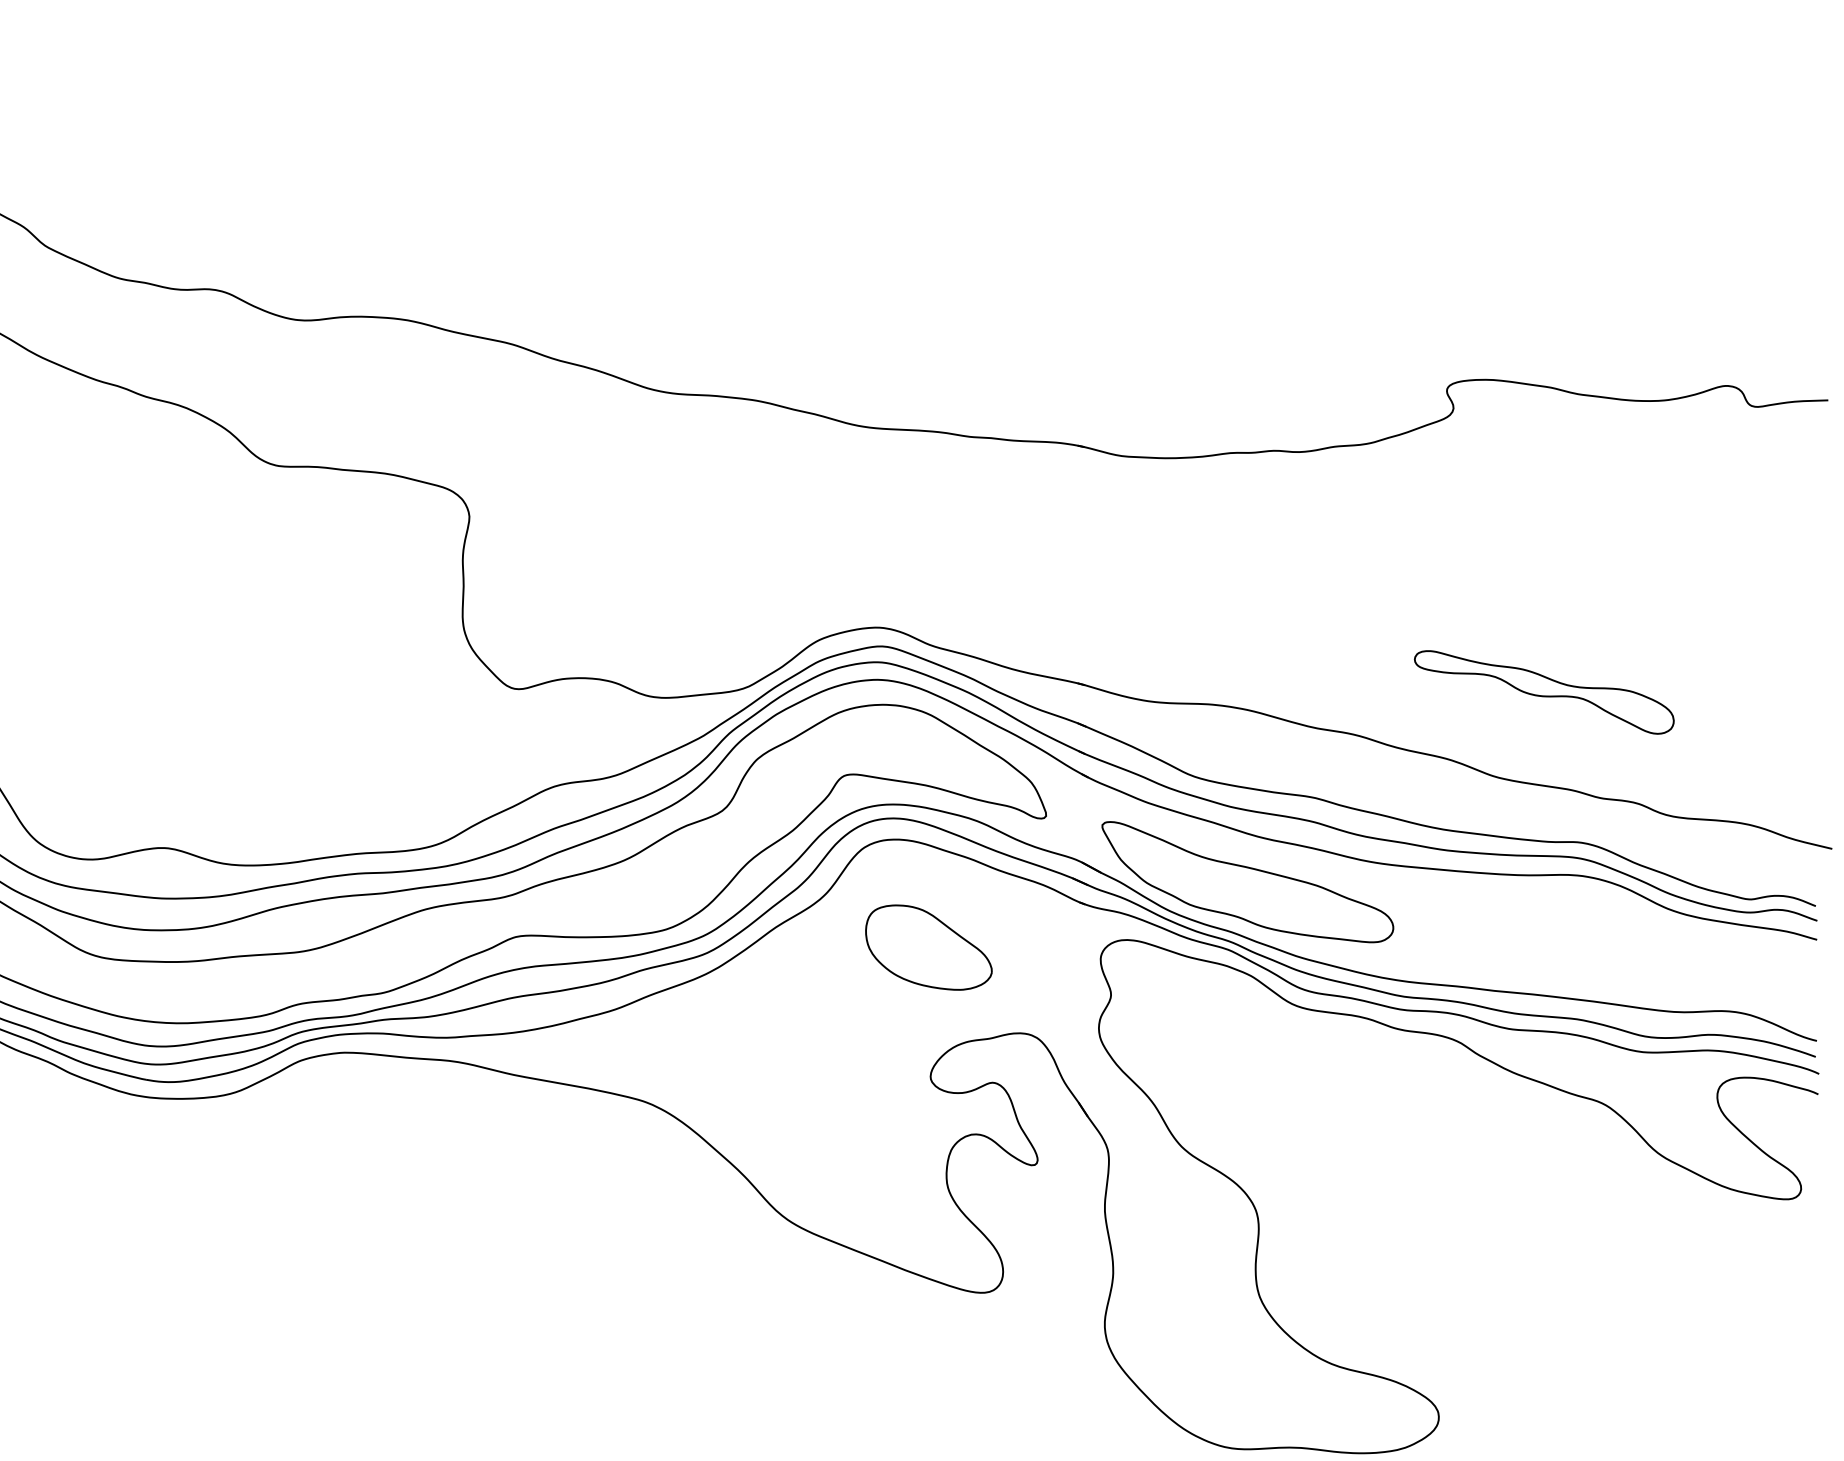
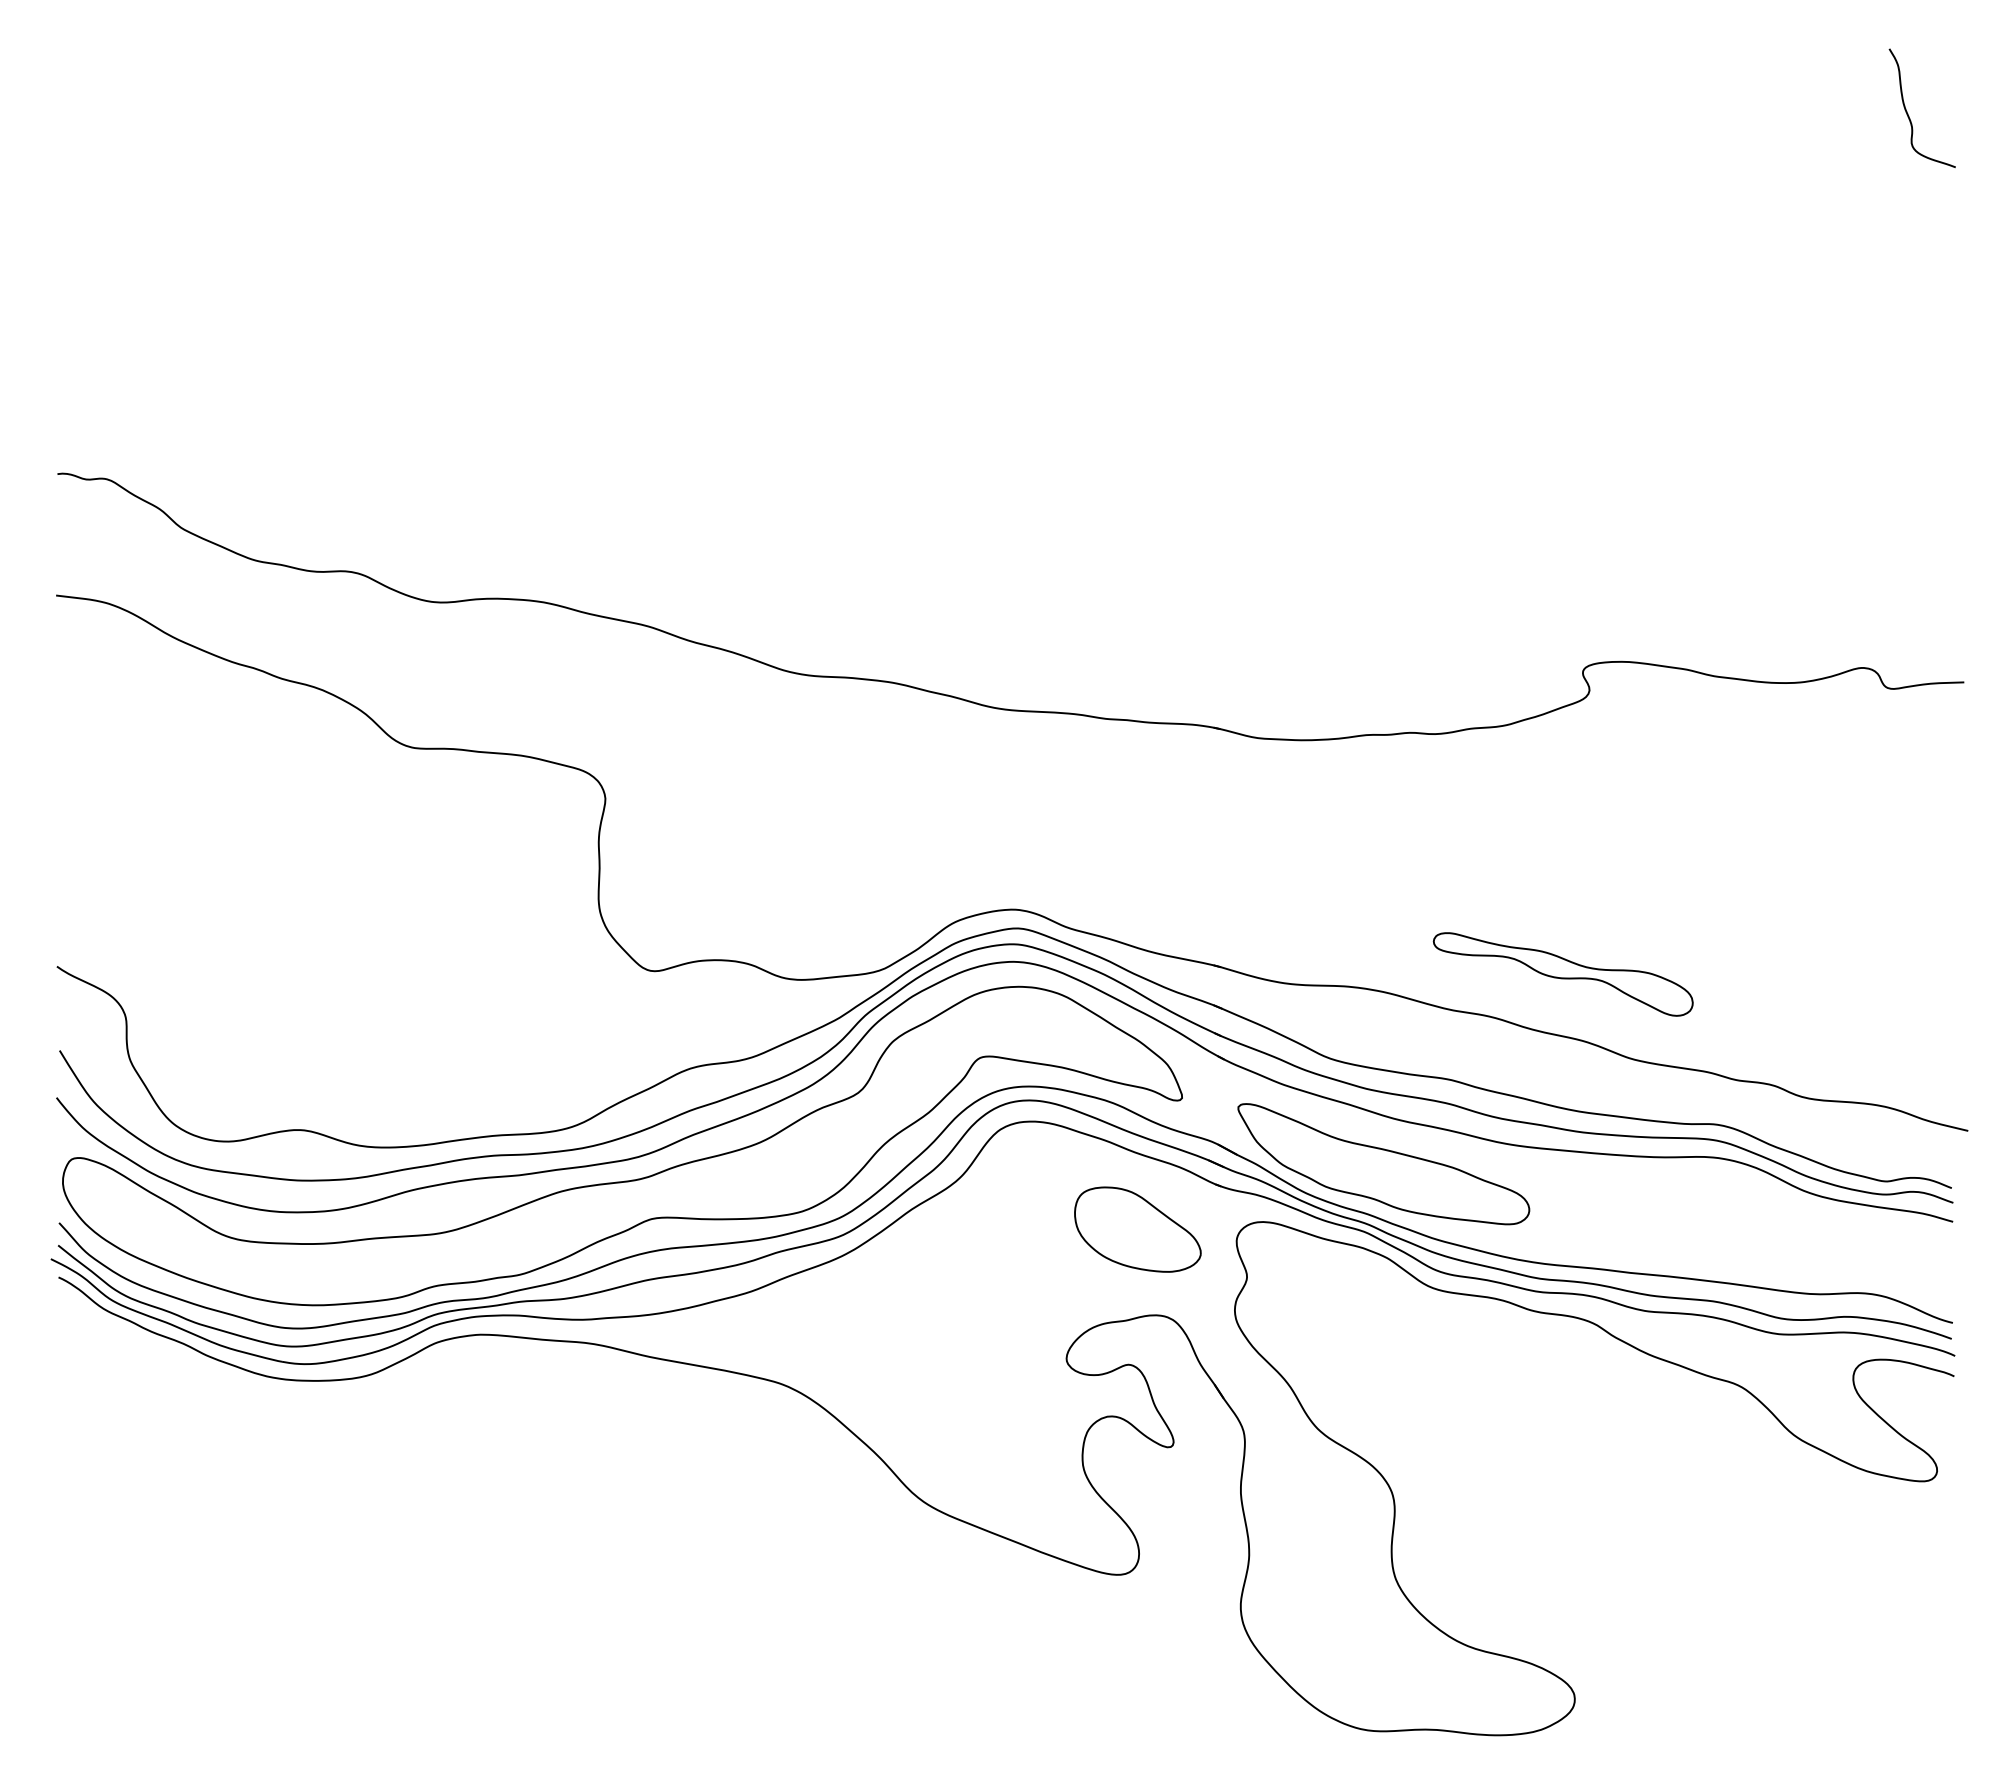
part: (1543, 692) -> (1562, 974), moved
part: (928, 947) -> (1137, 1229), moved

